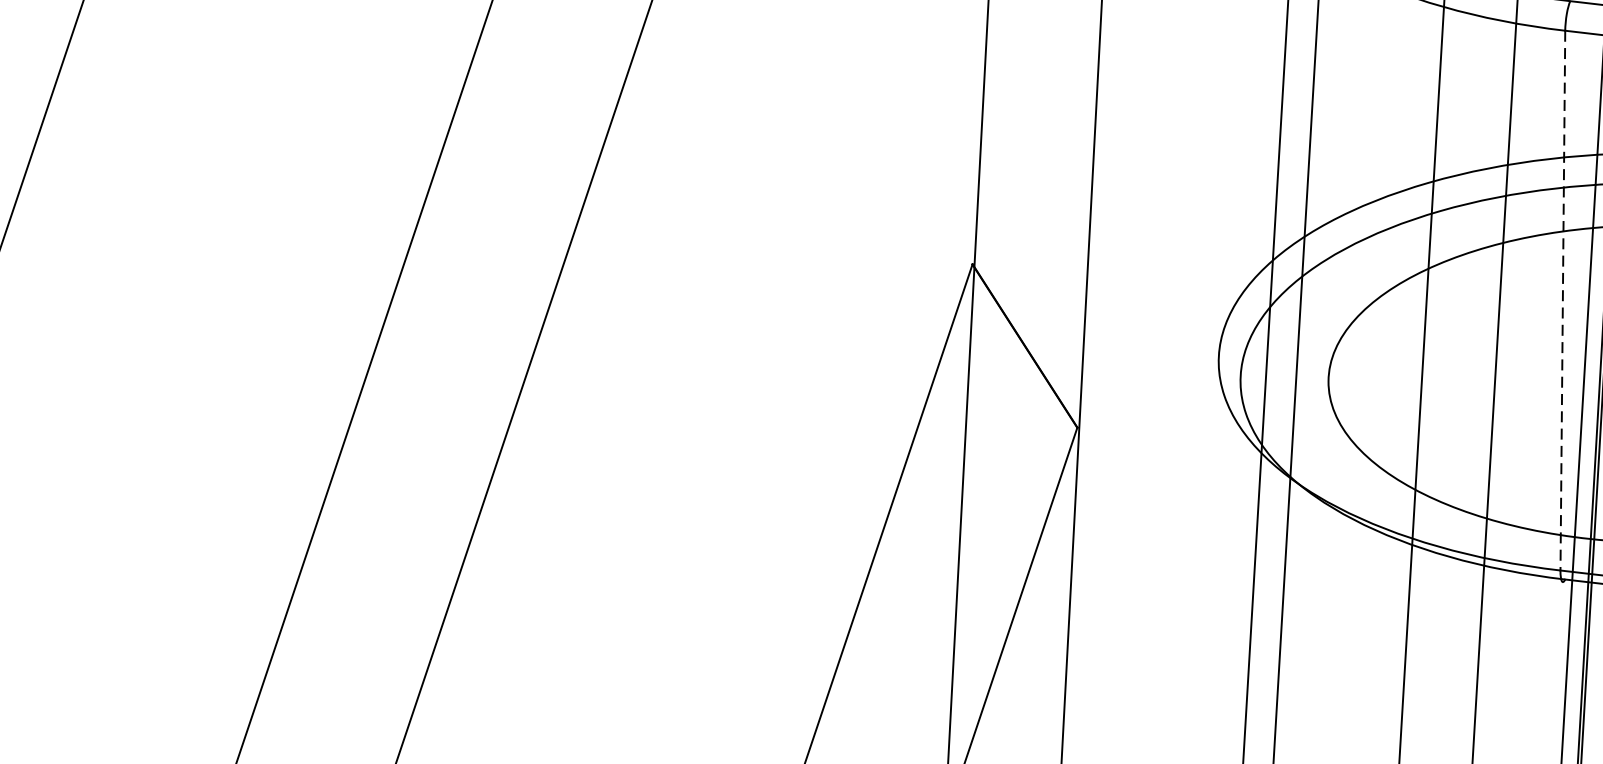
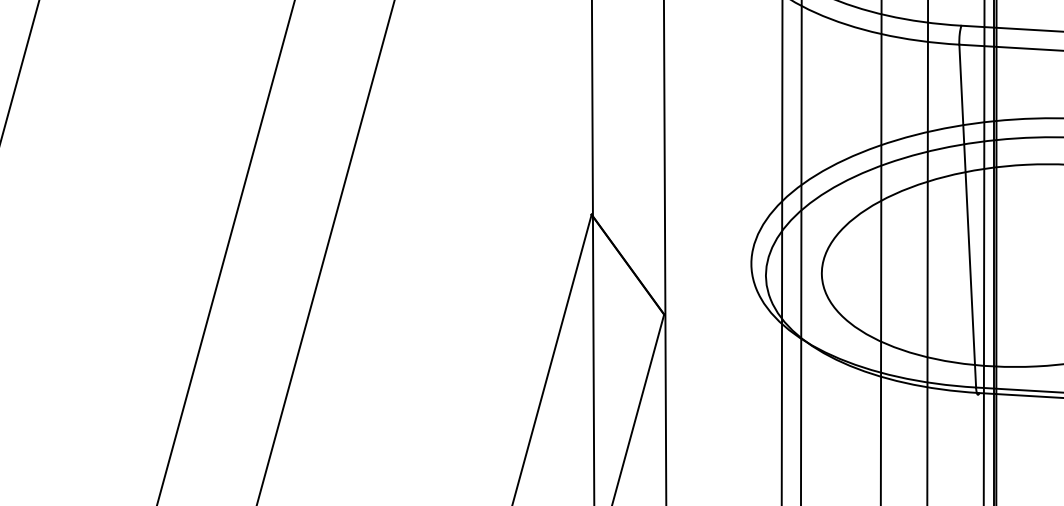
line: (1562, 301) -> (967, 216), dashed -> solid

